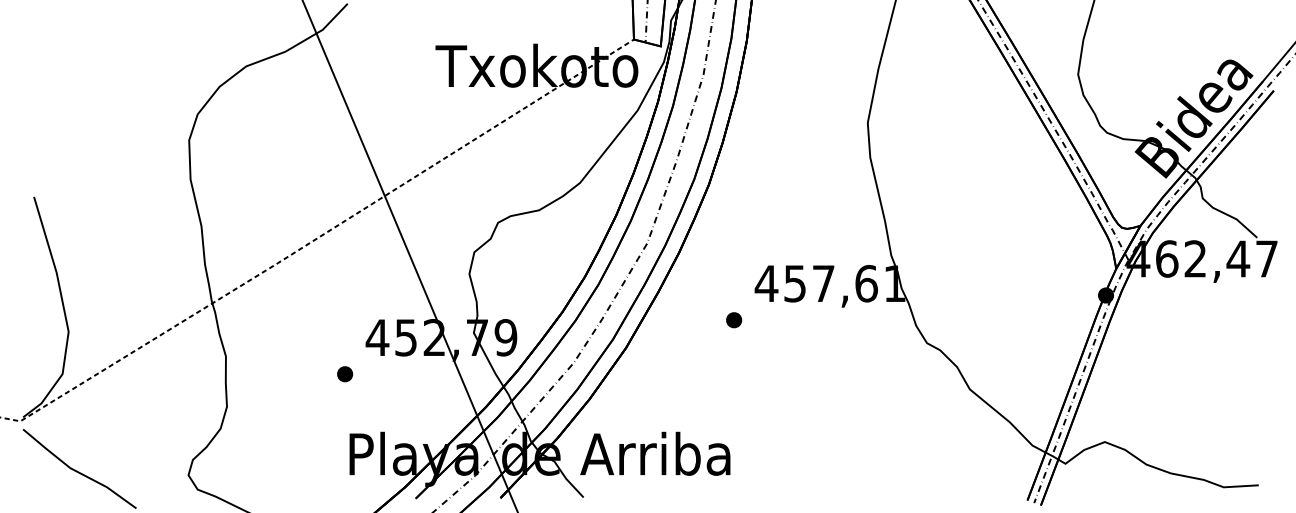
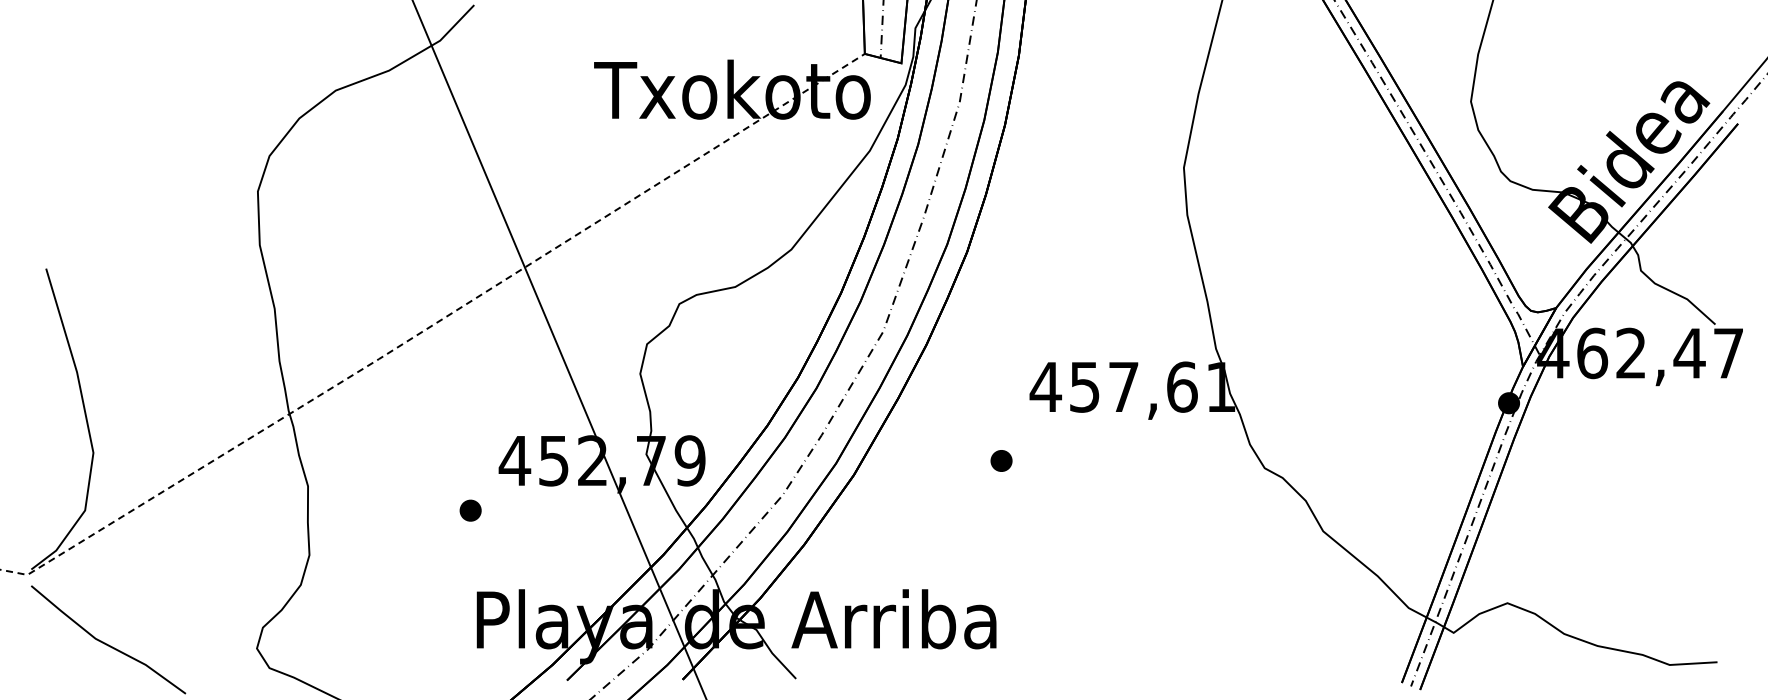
part: (734, 319) -> (1001, 460), moved

